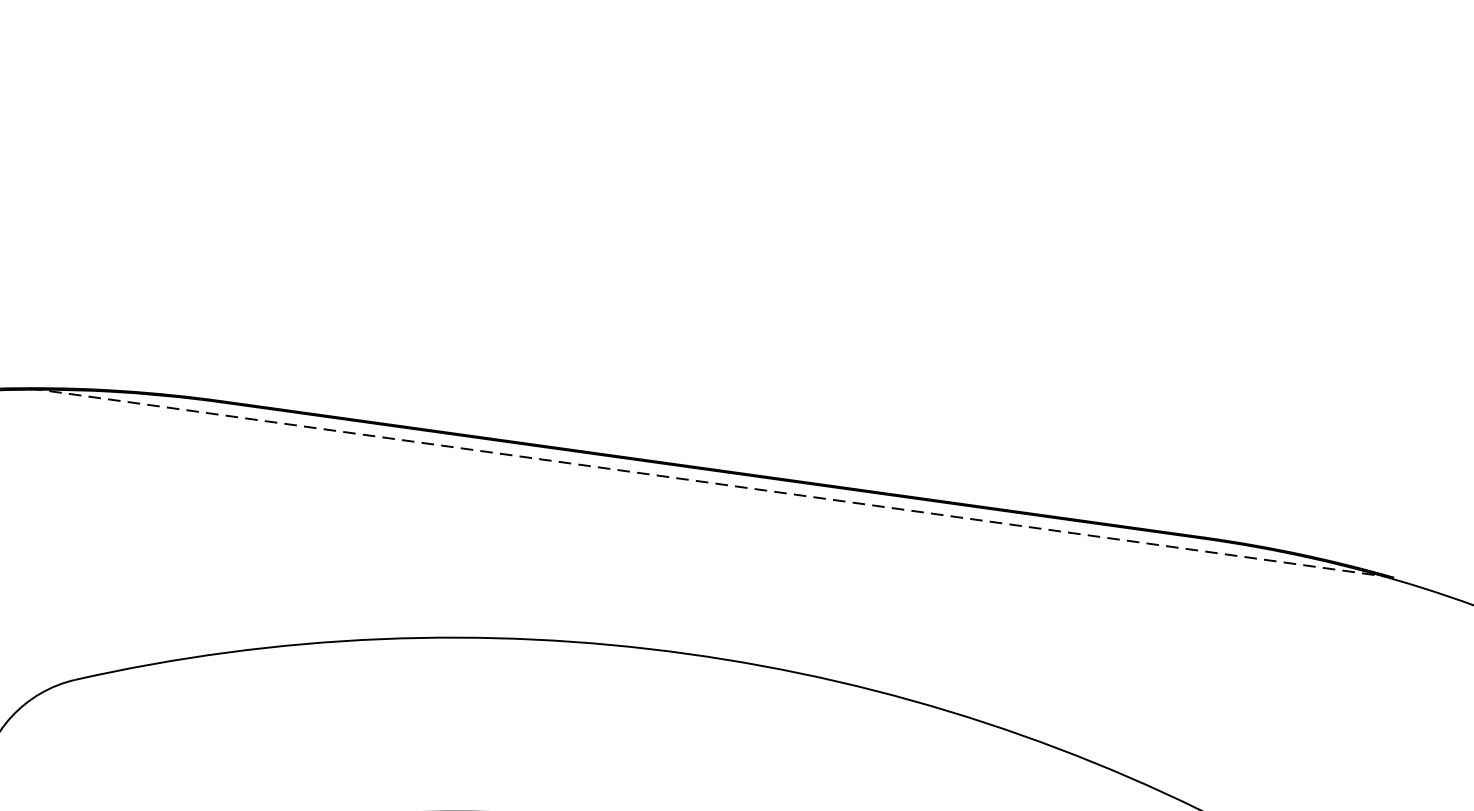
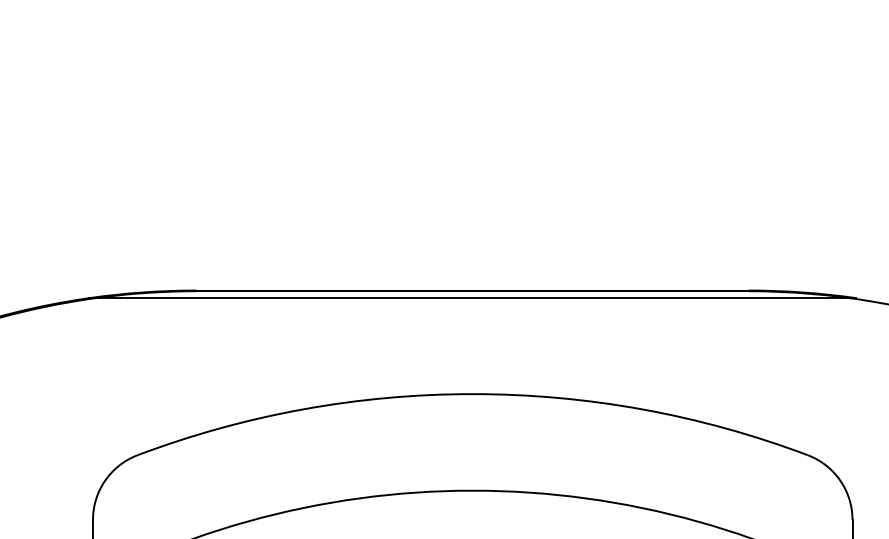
line: (710, 483) -> (472, 298), dashed -> solid

